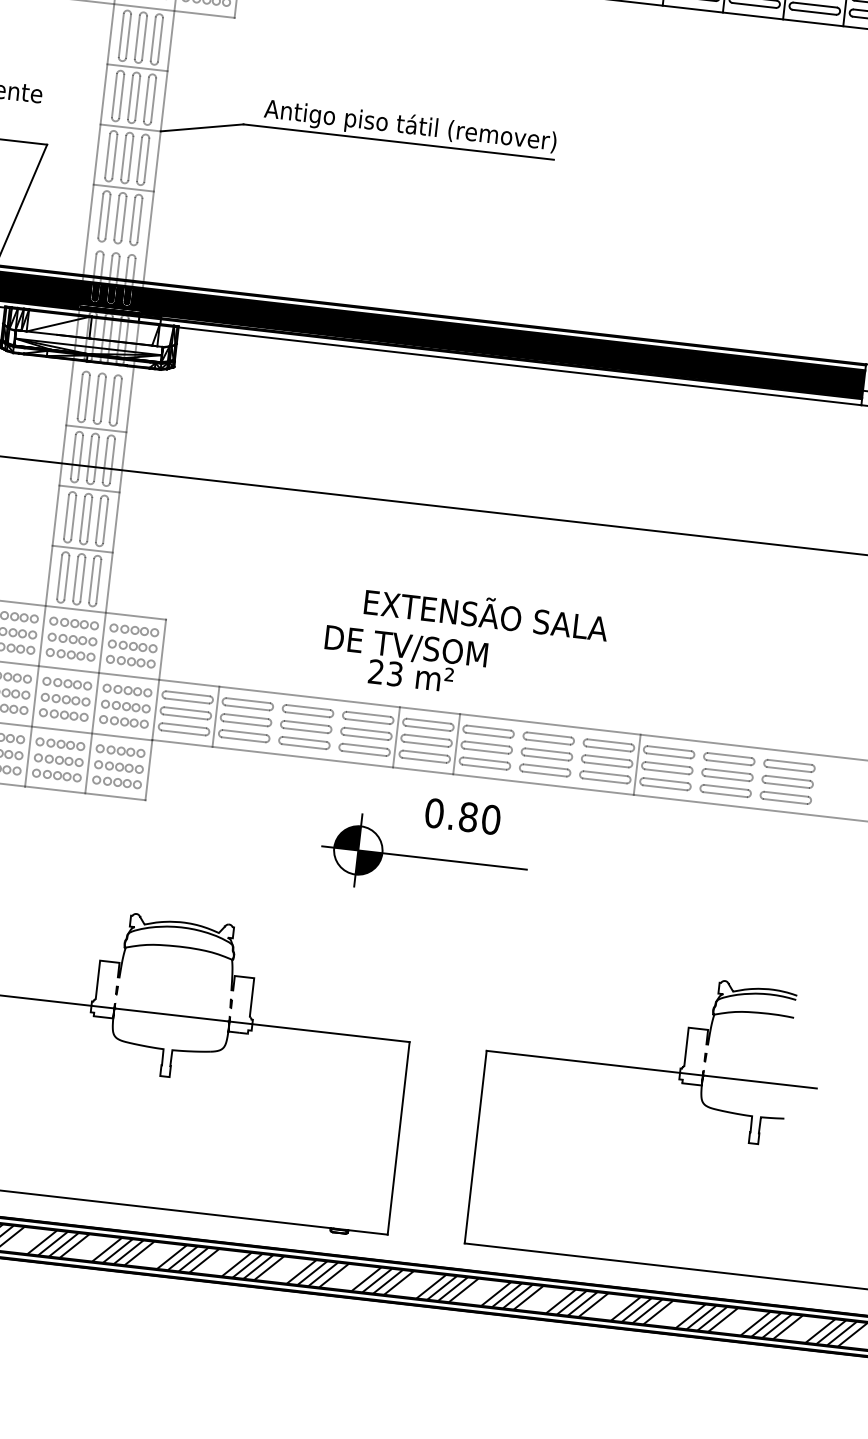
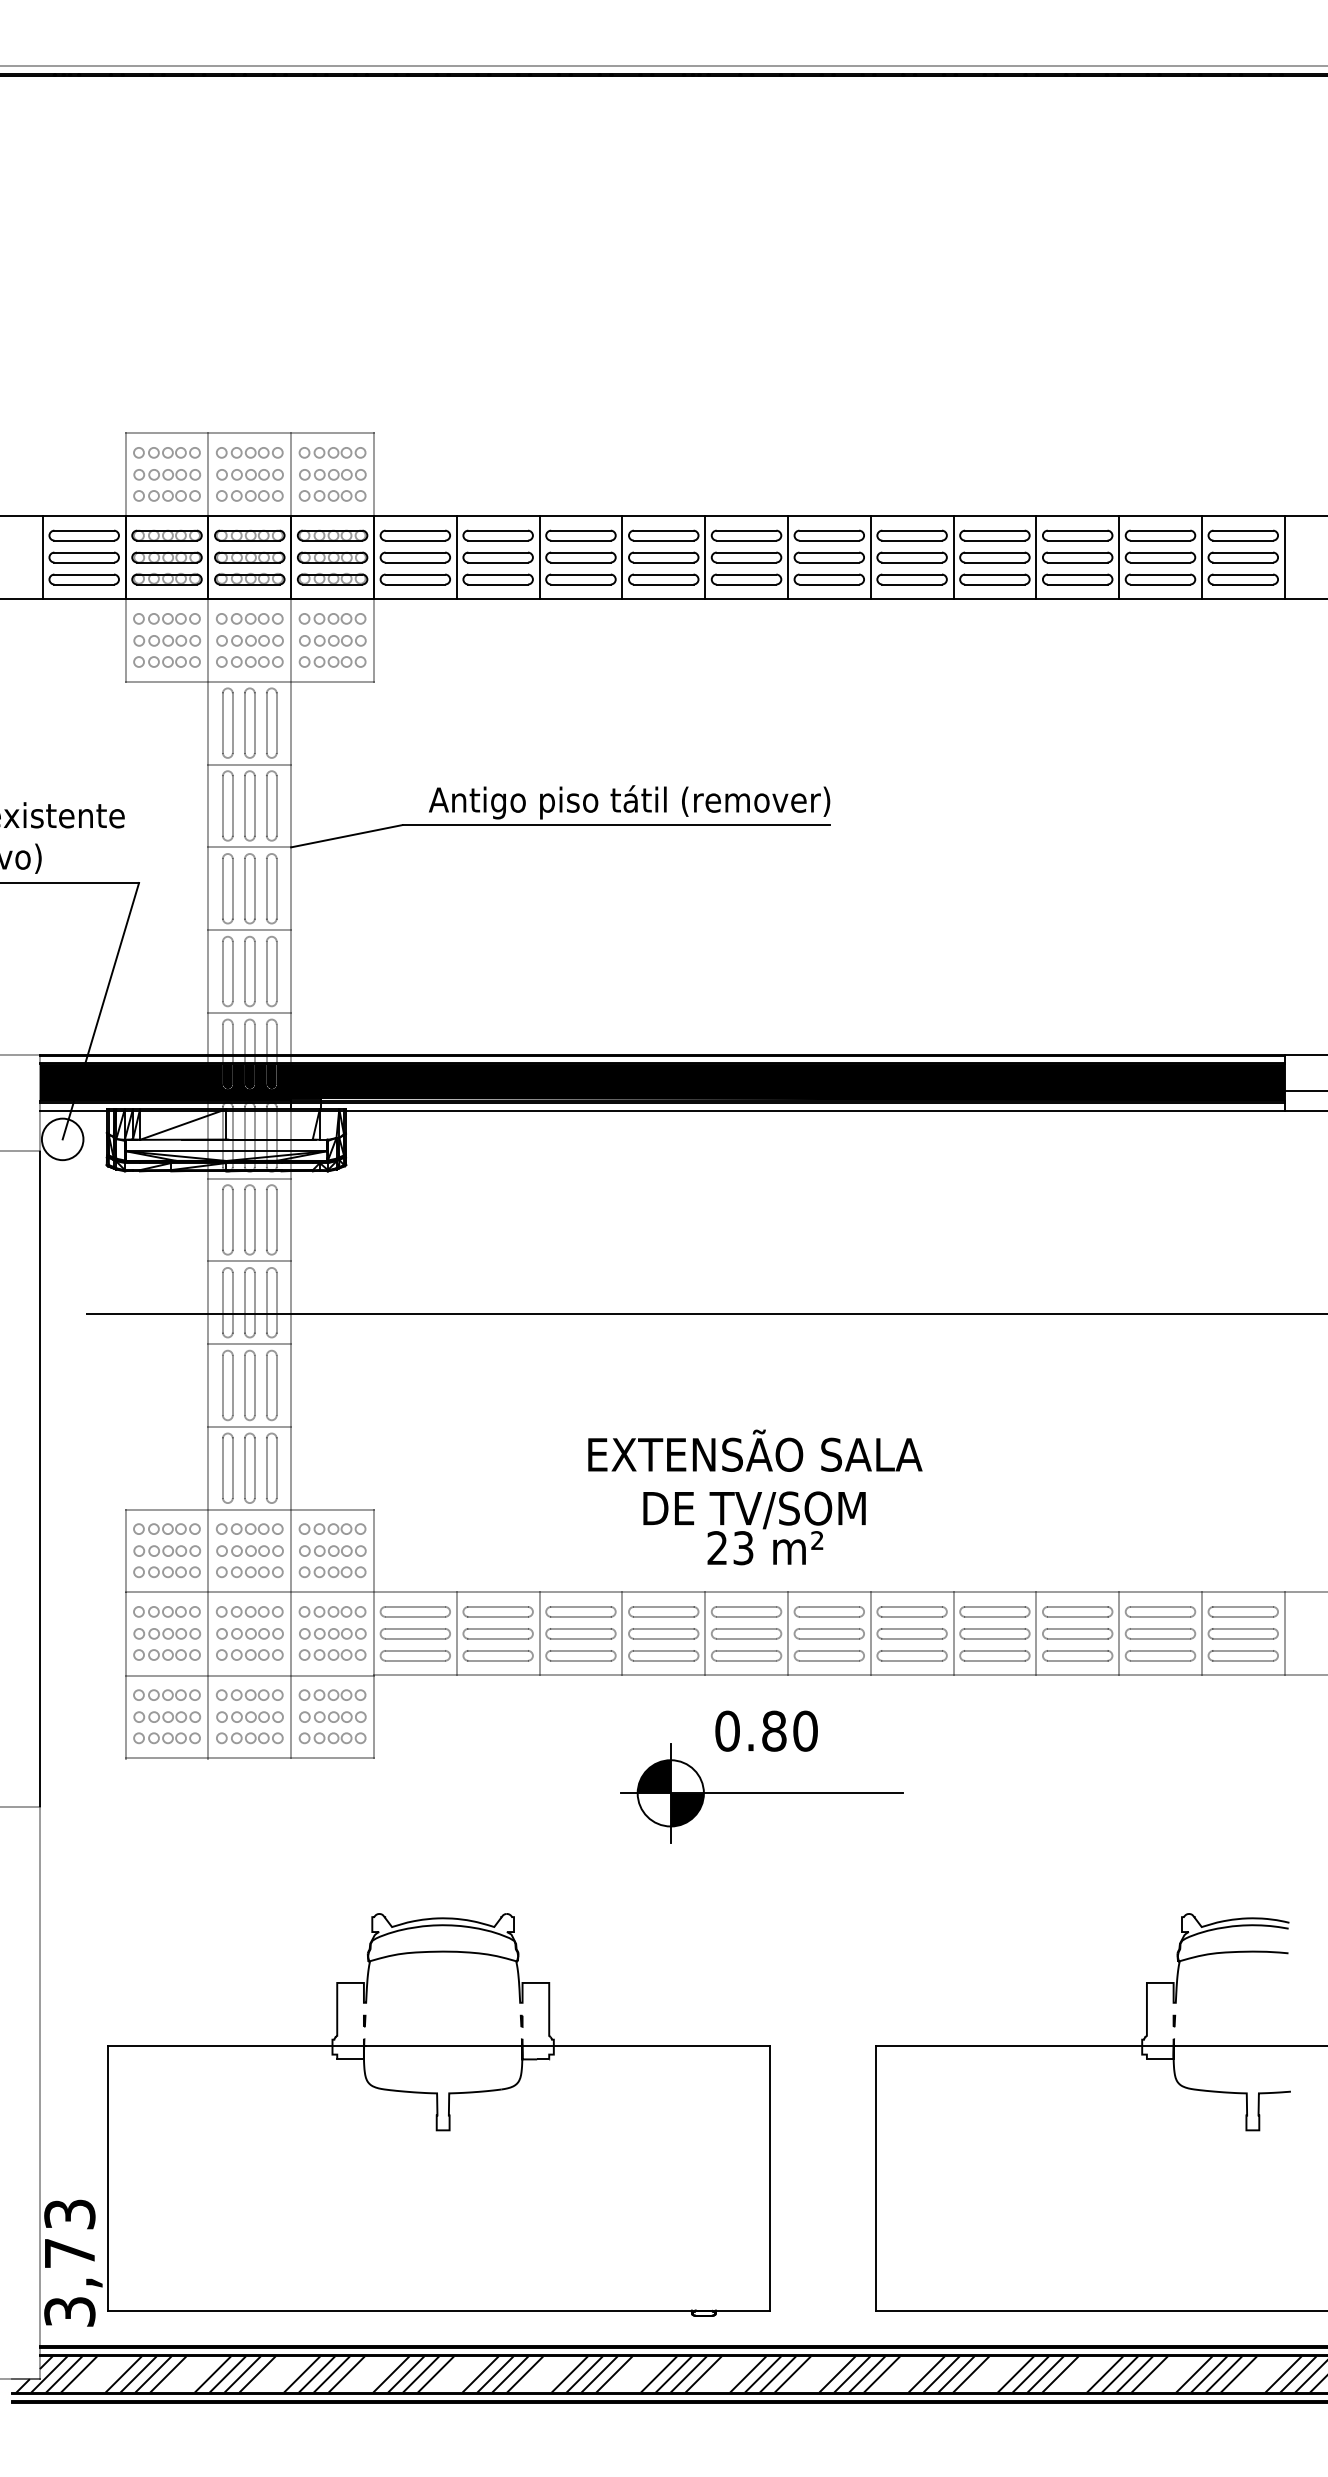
line: (116, 247) -> (249, 1012), added
line: (102, 368) -> (249, 1178), added
text: (486, 612) -> (755, 1450), moved
text: (404, 660) -> (754, 1528), moved
line: (276, 723) -> (539, 1633), added
line: (336, 730) -> (622, 1633), added
line: (516, 750) -> (870, 1633), added
line: (577, 757) -> (953, 1633), added
line: (697, 771) -> (1119, 1633), added
line: (757, 778) -> (1201, 1633), added
line: (817, 785) -> (1284, 1633), added
text: (462, 816) -> (766, 1730), moved

